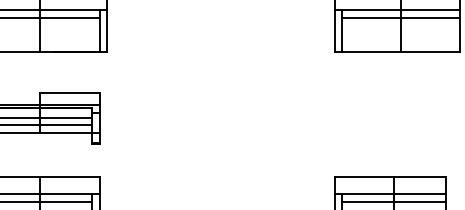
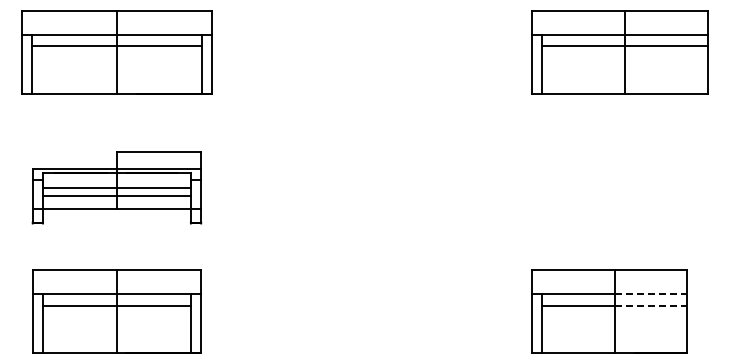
line: (420, 193) -> (651, 293), solid -> dashed
line: (420, 202) -> (651, 305), solid -> dashed

